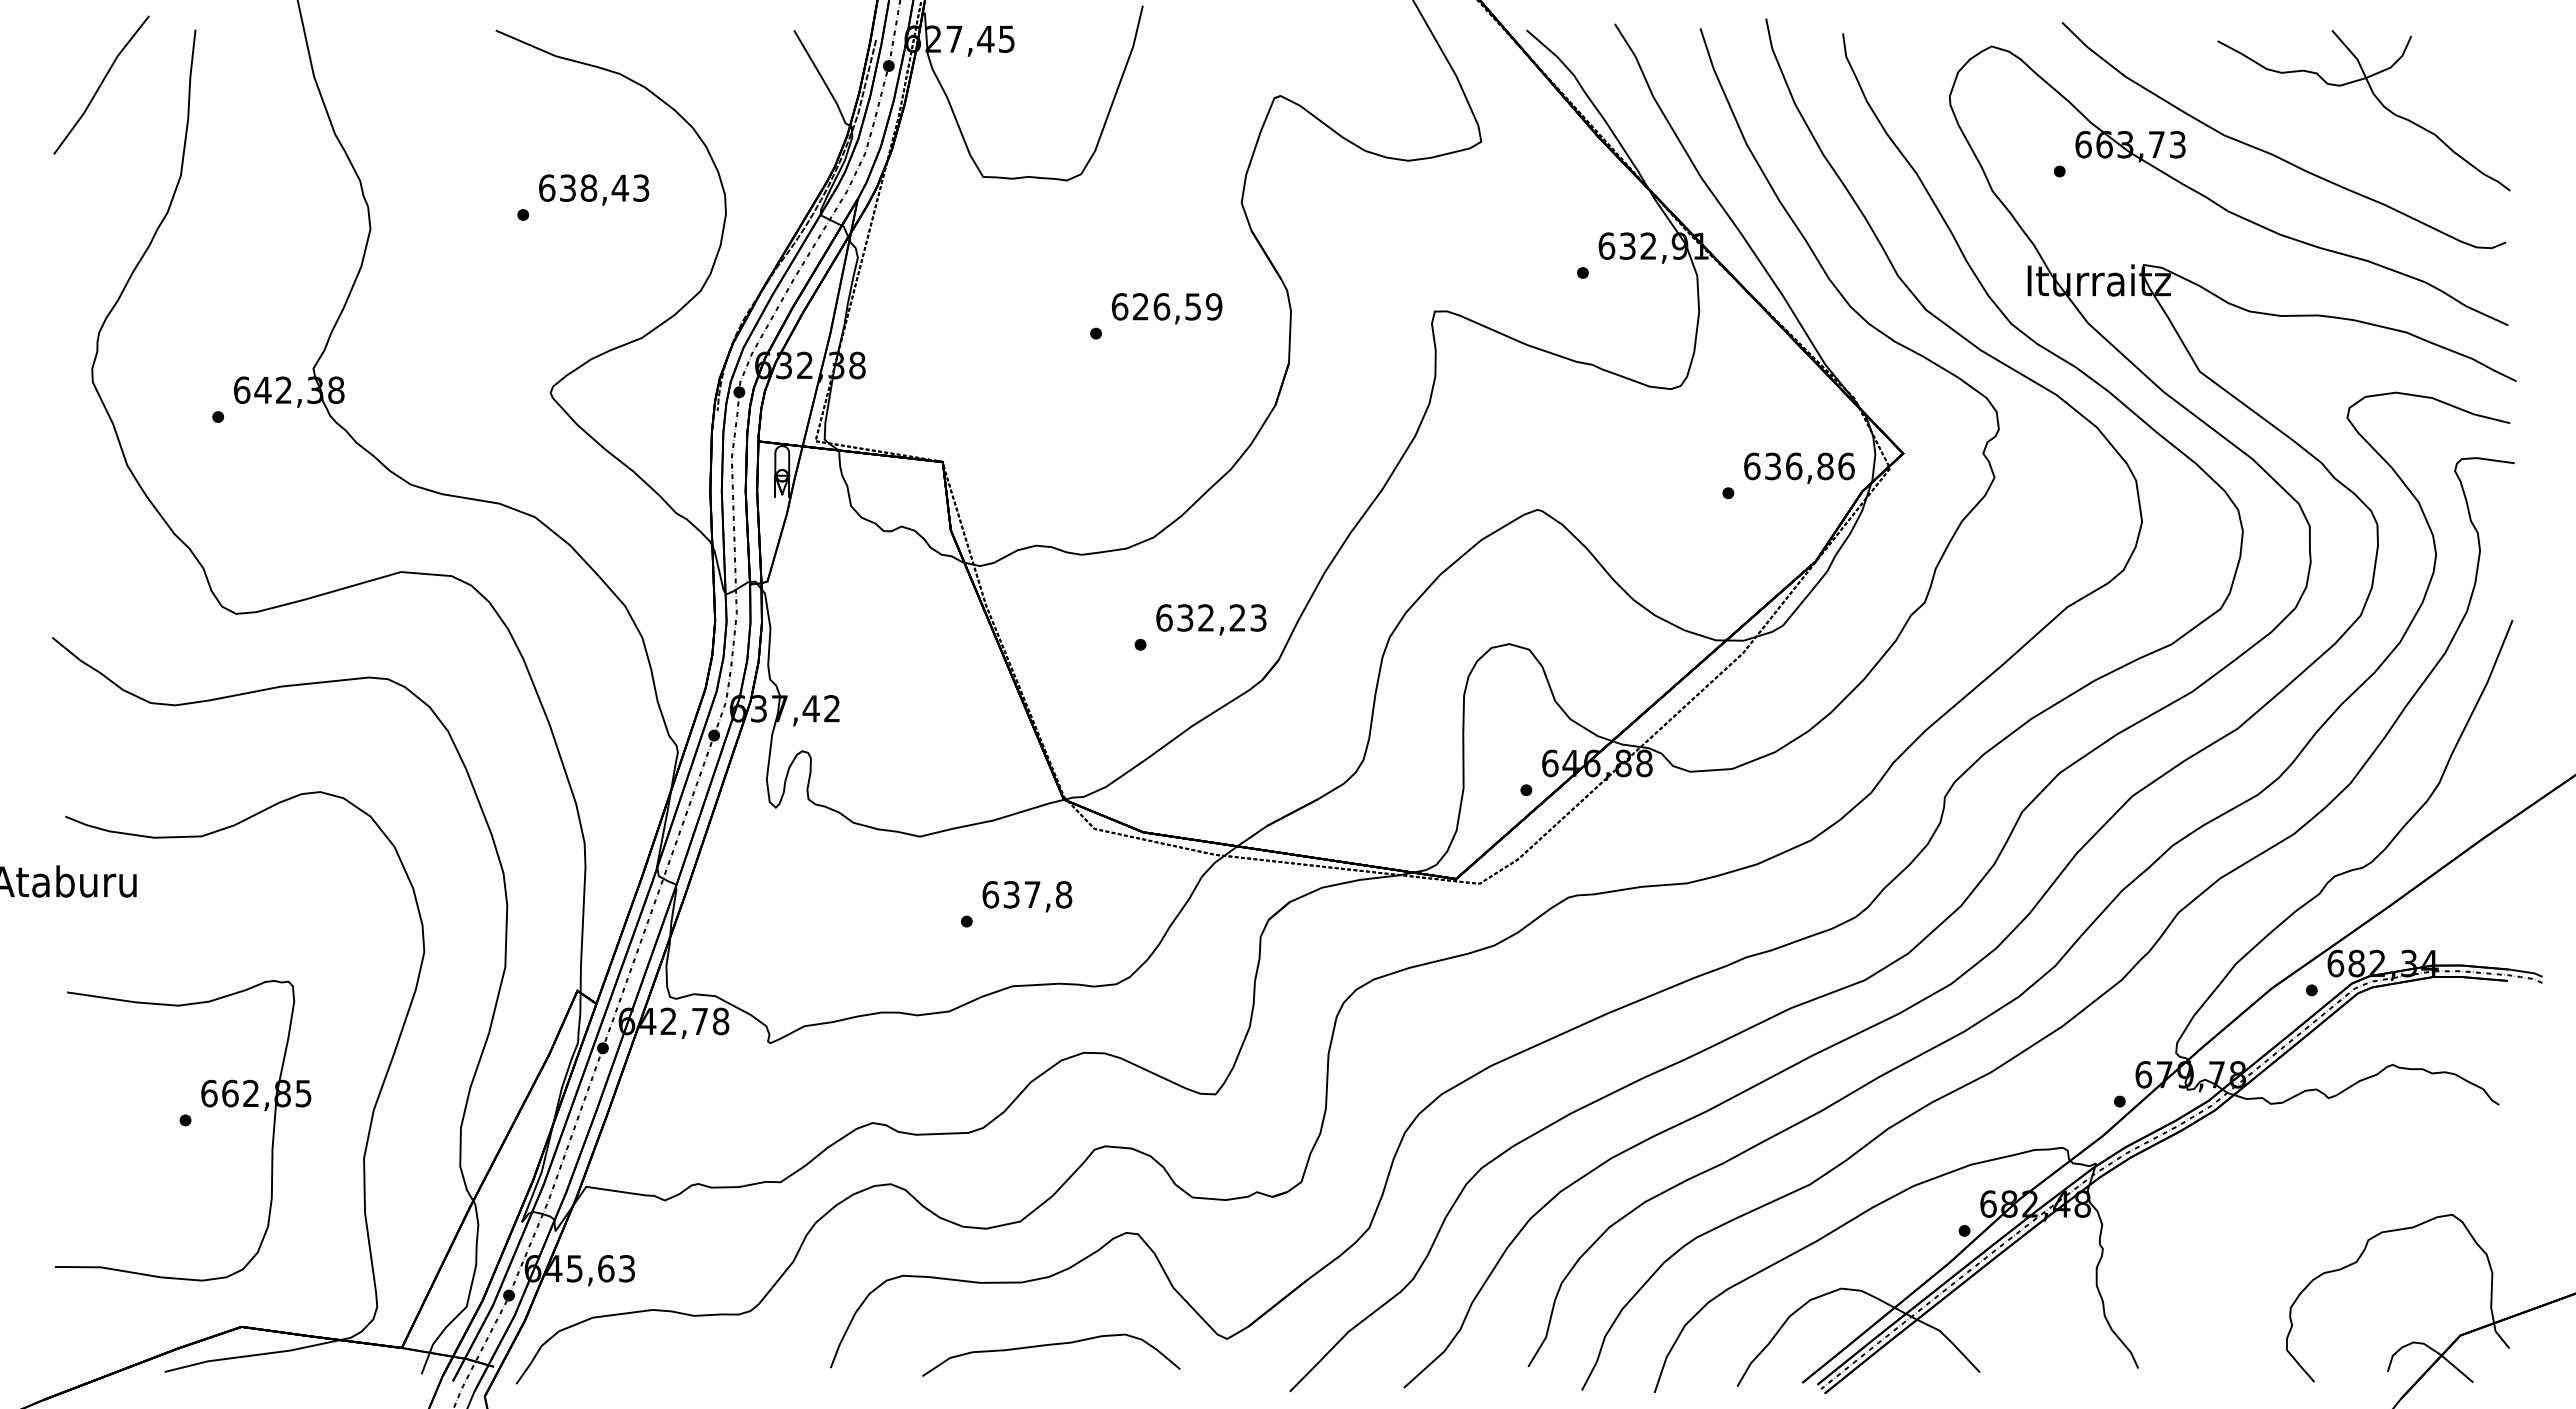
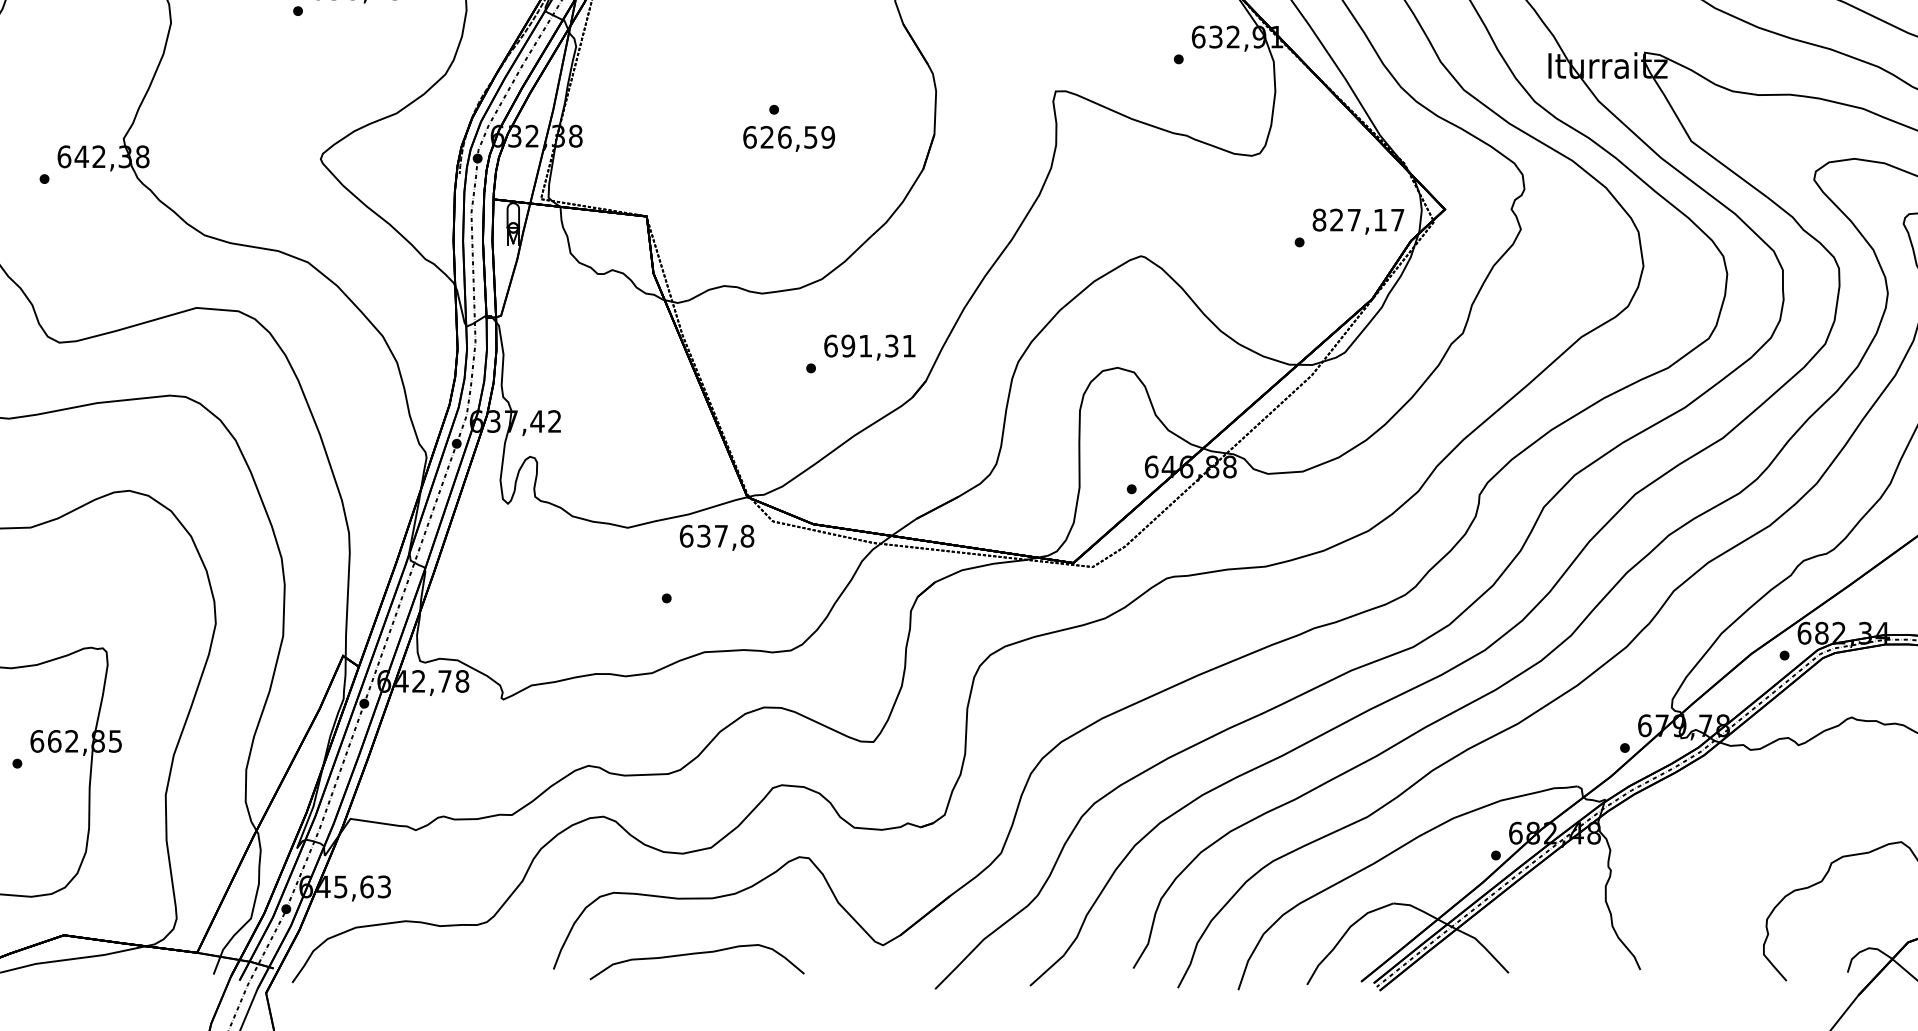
text: (1167, 308) -> (789, 138), moved
text: (1799, 466) -> (1358, 220), 636,86 -> 827,17
text: (1221, 617) -> (878, 345), 632,23 -> 691,31
text: (1027, 896) -> (717, 537), moved
curve: (1051, 1345) -> (697, 954), moved

